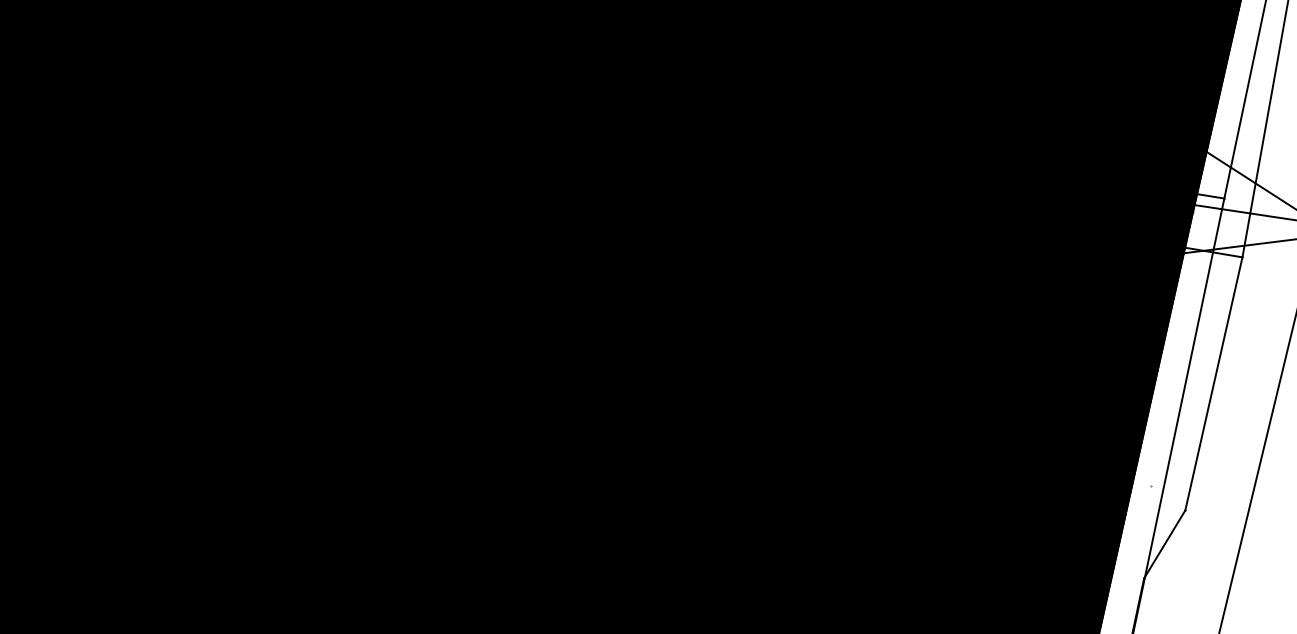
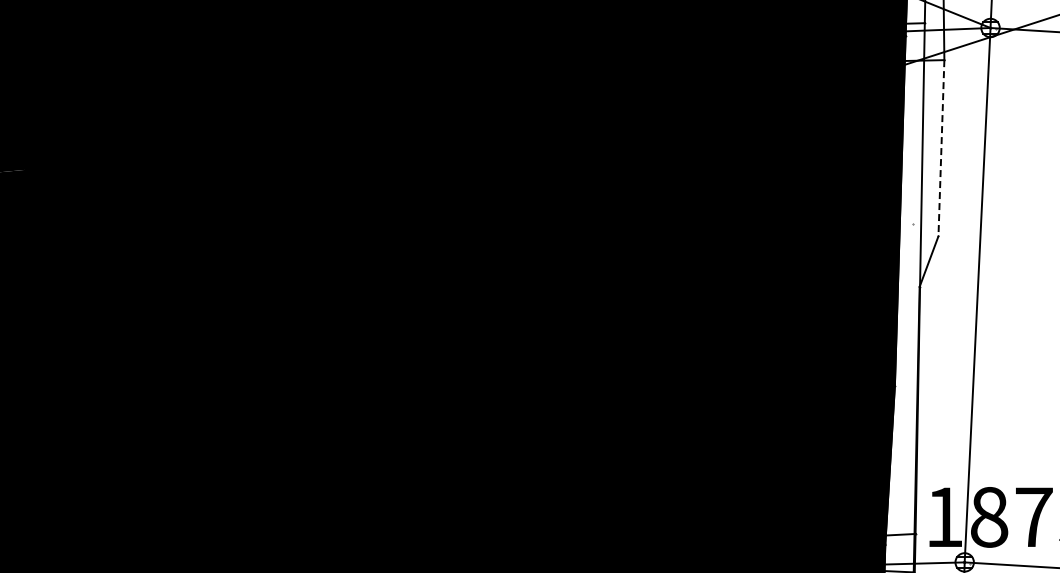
line: (1213, 384) -> (941, 148), solid -> dashed

